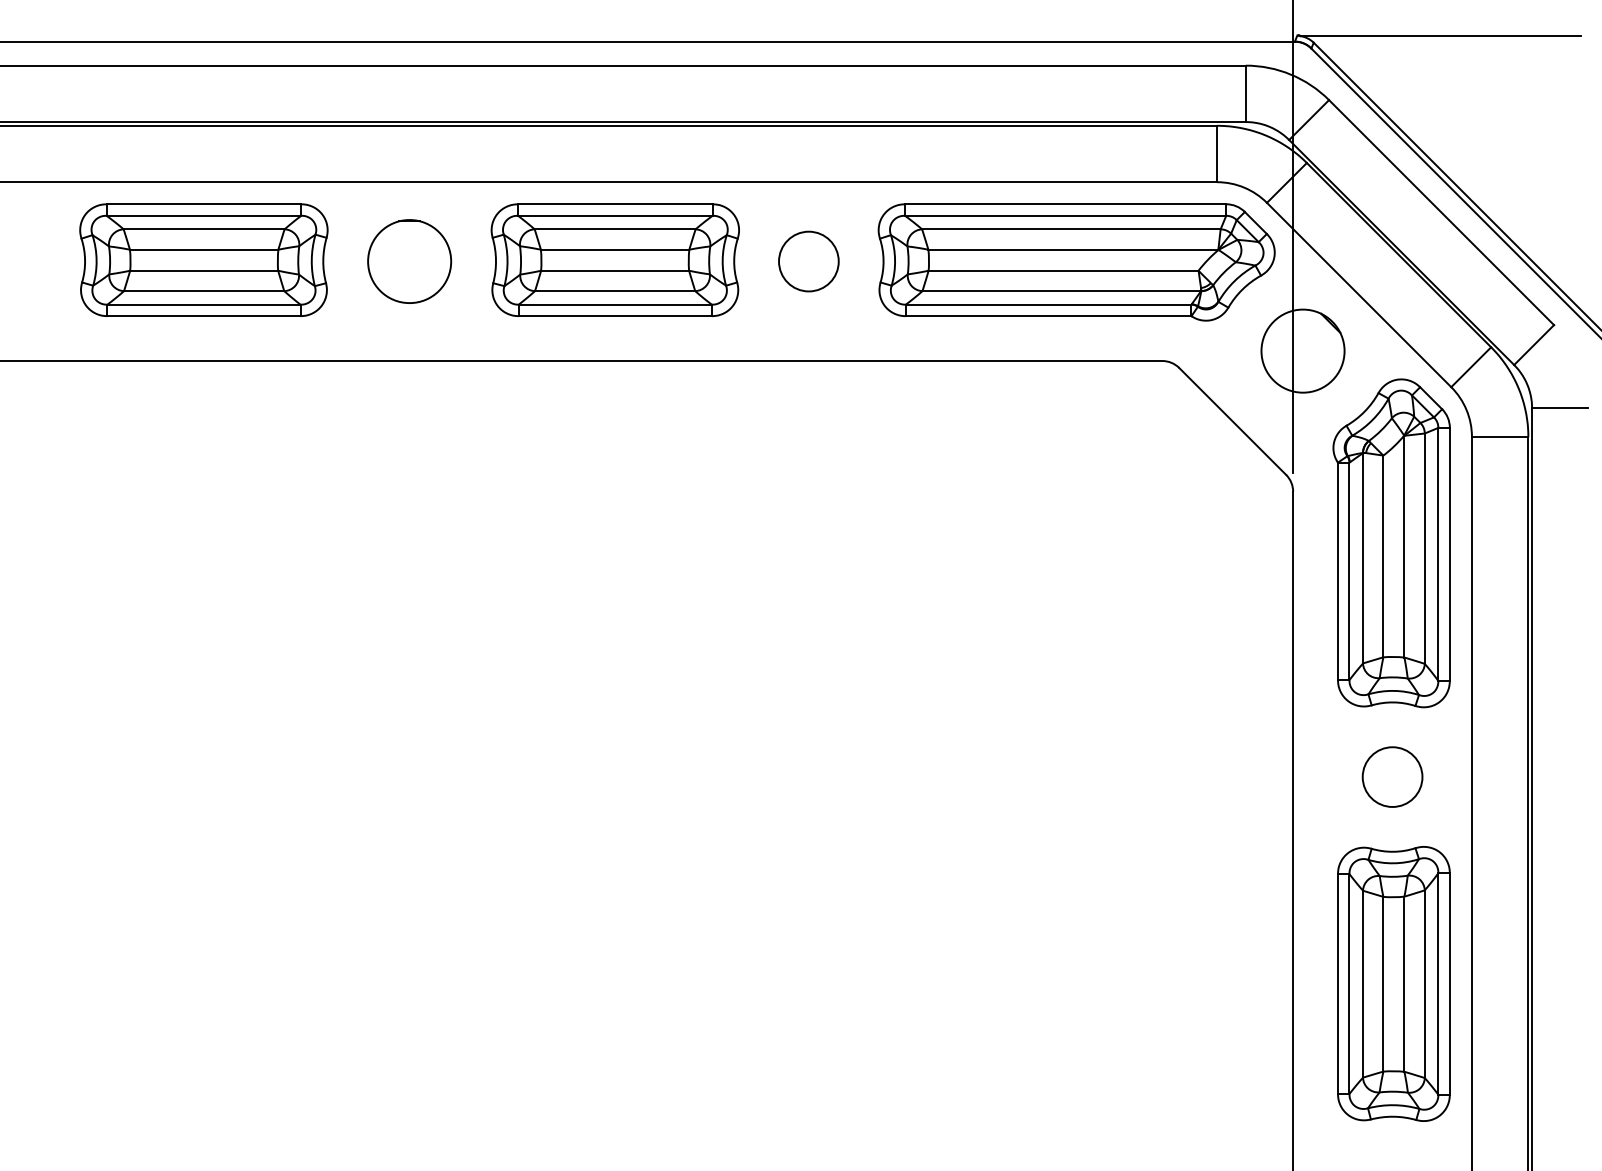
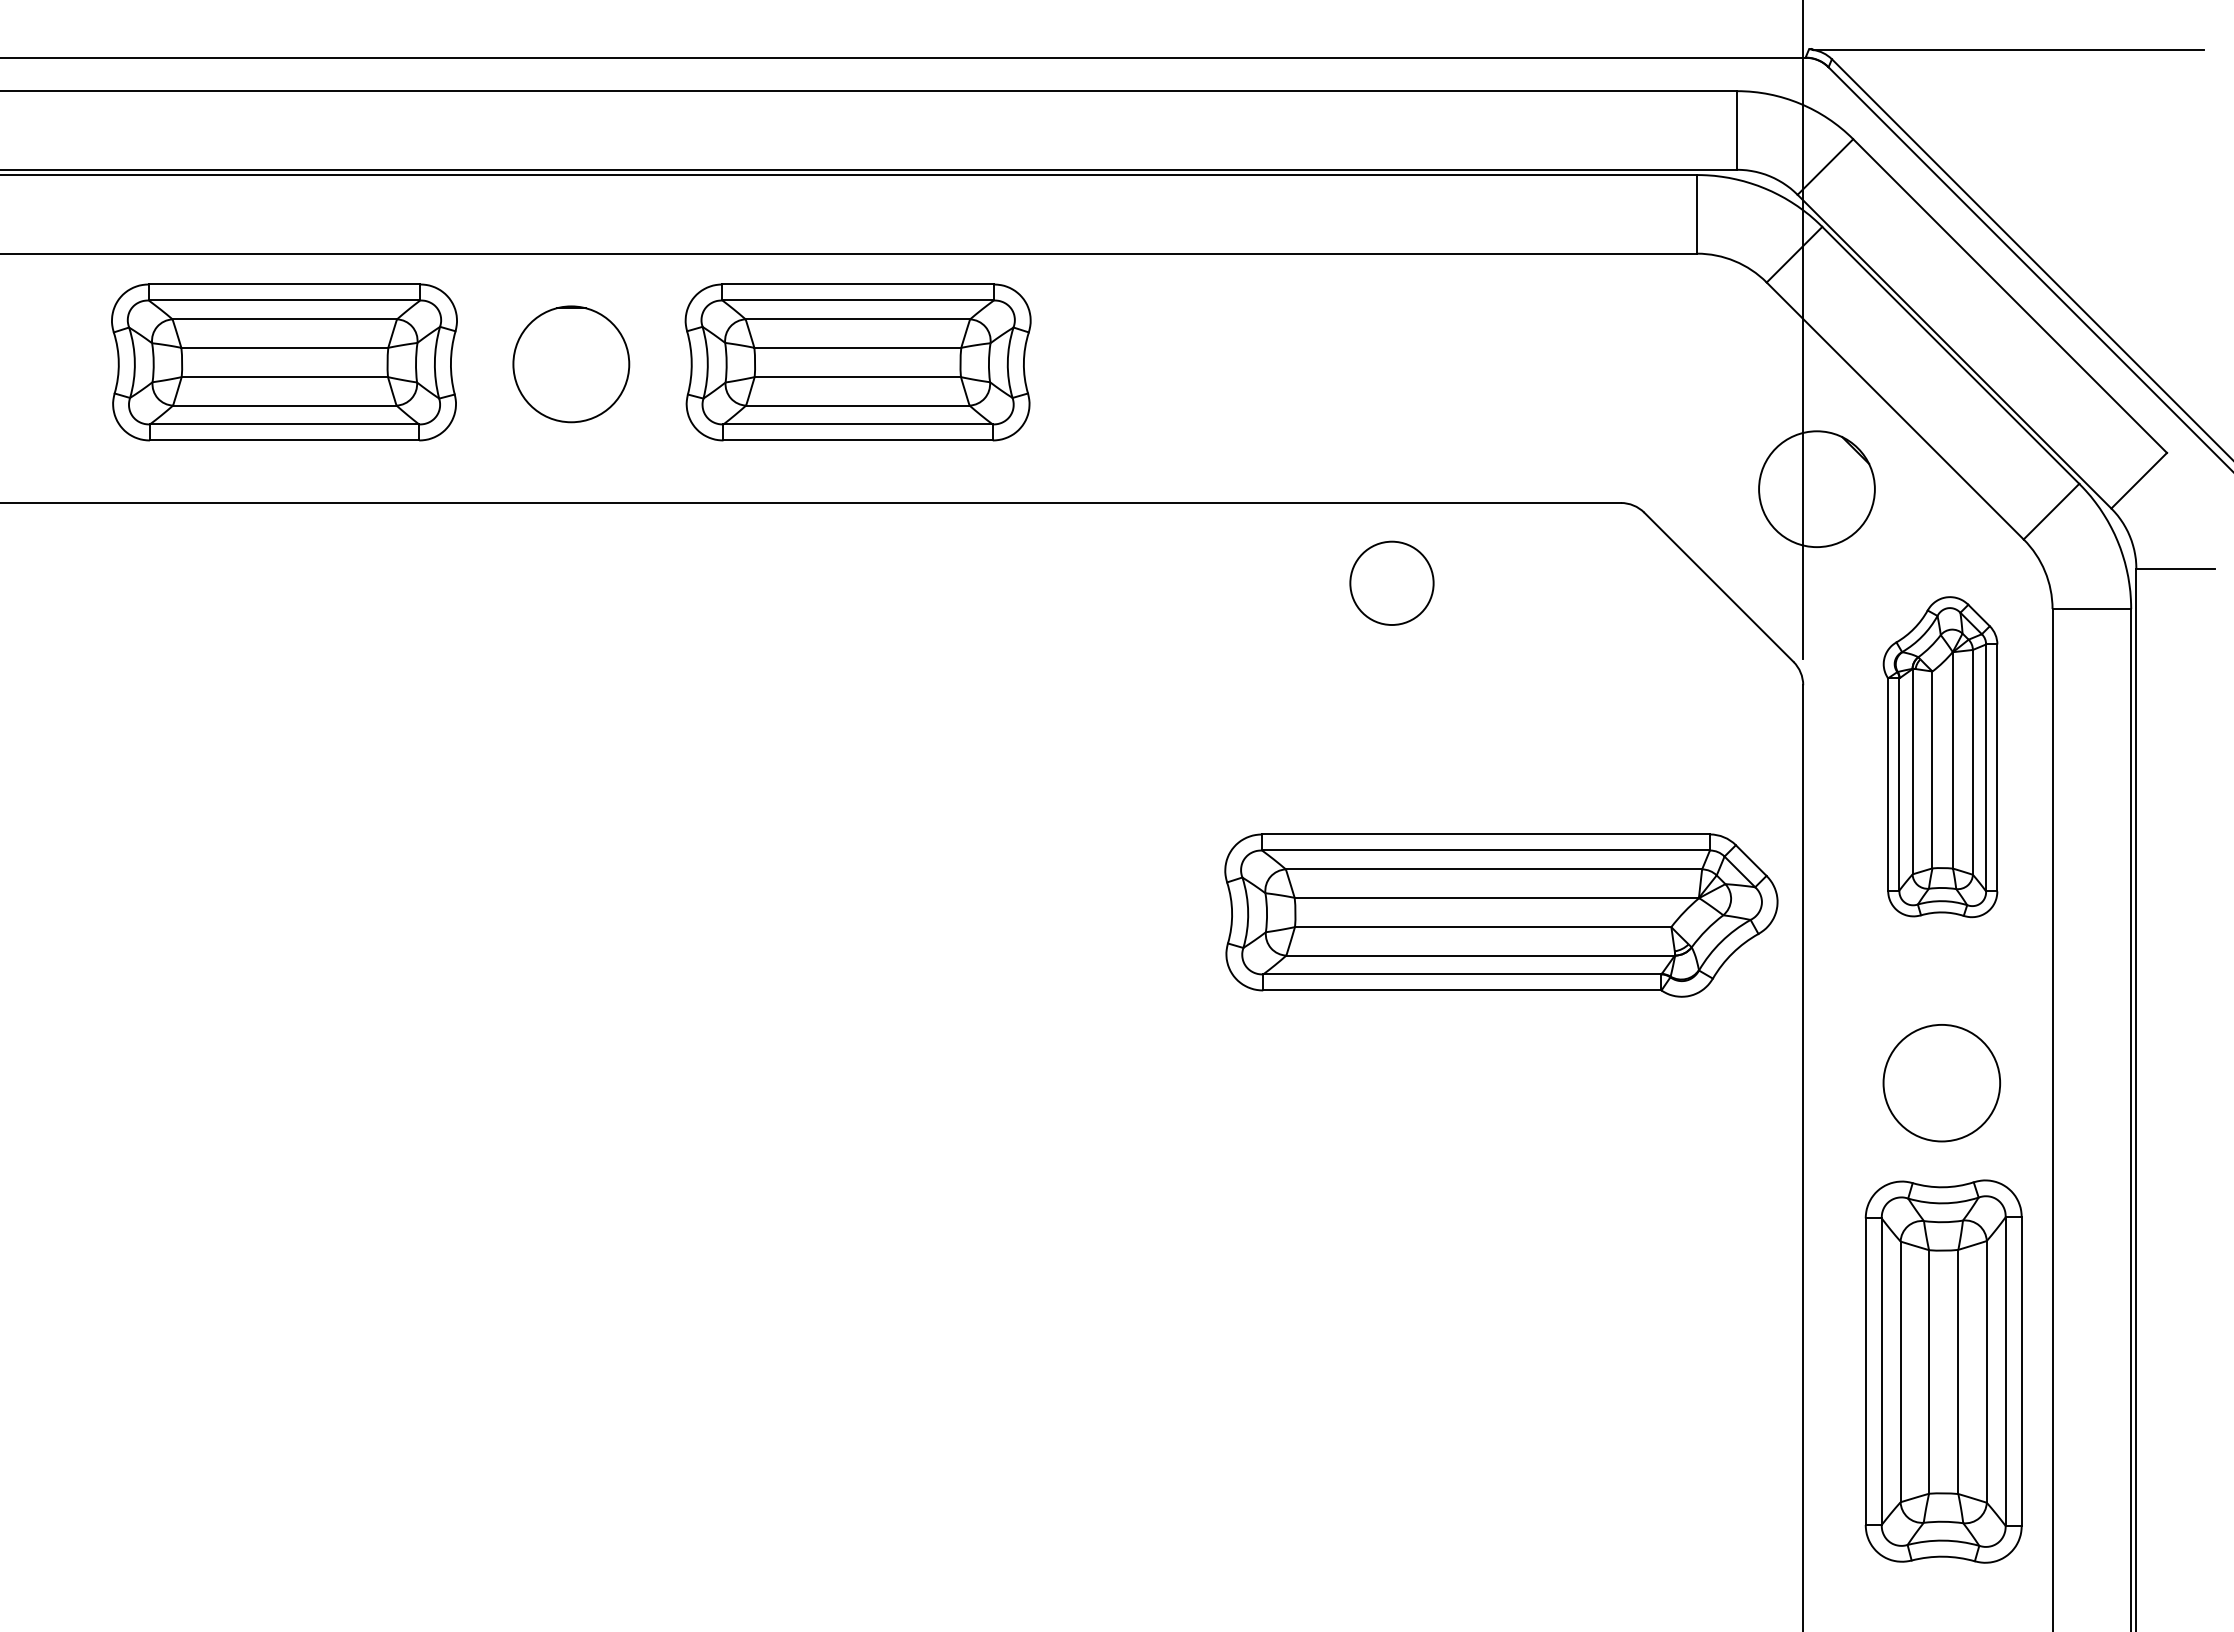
circle: (808, 260) -> (1391, 582), moved
part: (1076, 262) -> (1501, 915), moved
part: (1391, 542) -> (1940, 756), size x0.7
circle: (1392, 776) -> (1941, 1082), size x1.4

